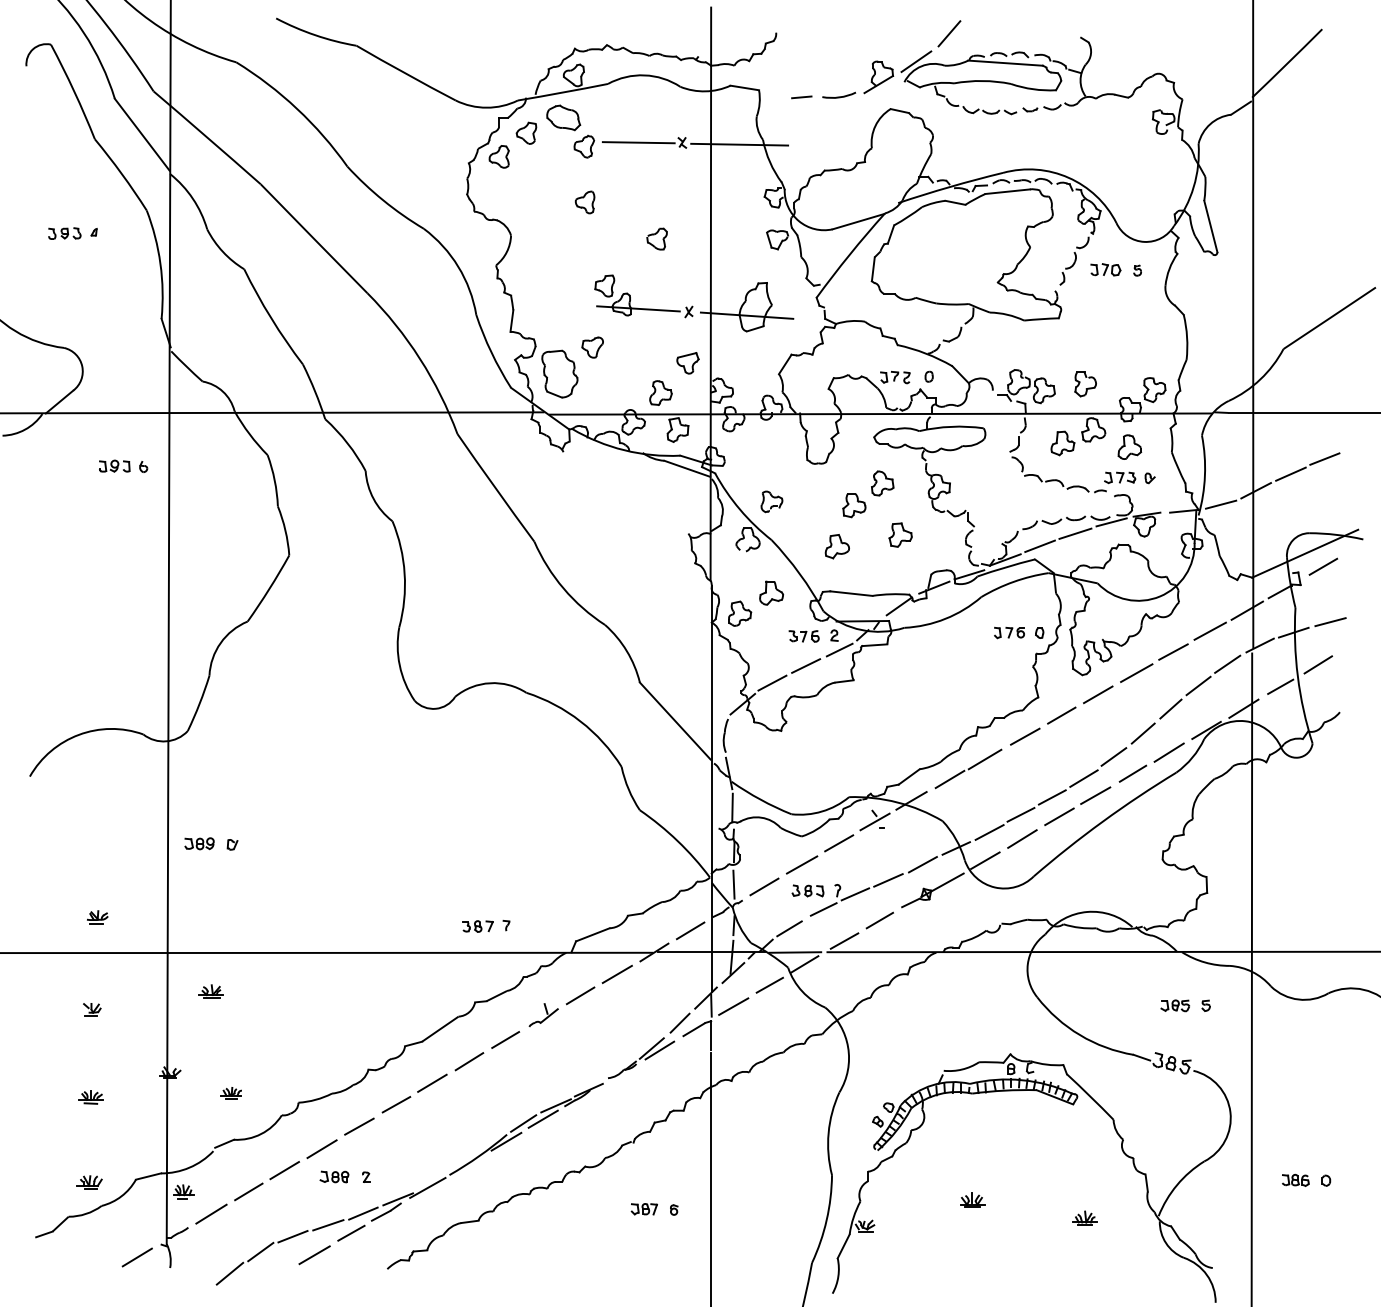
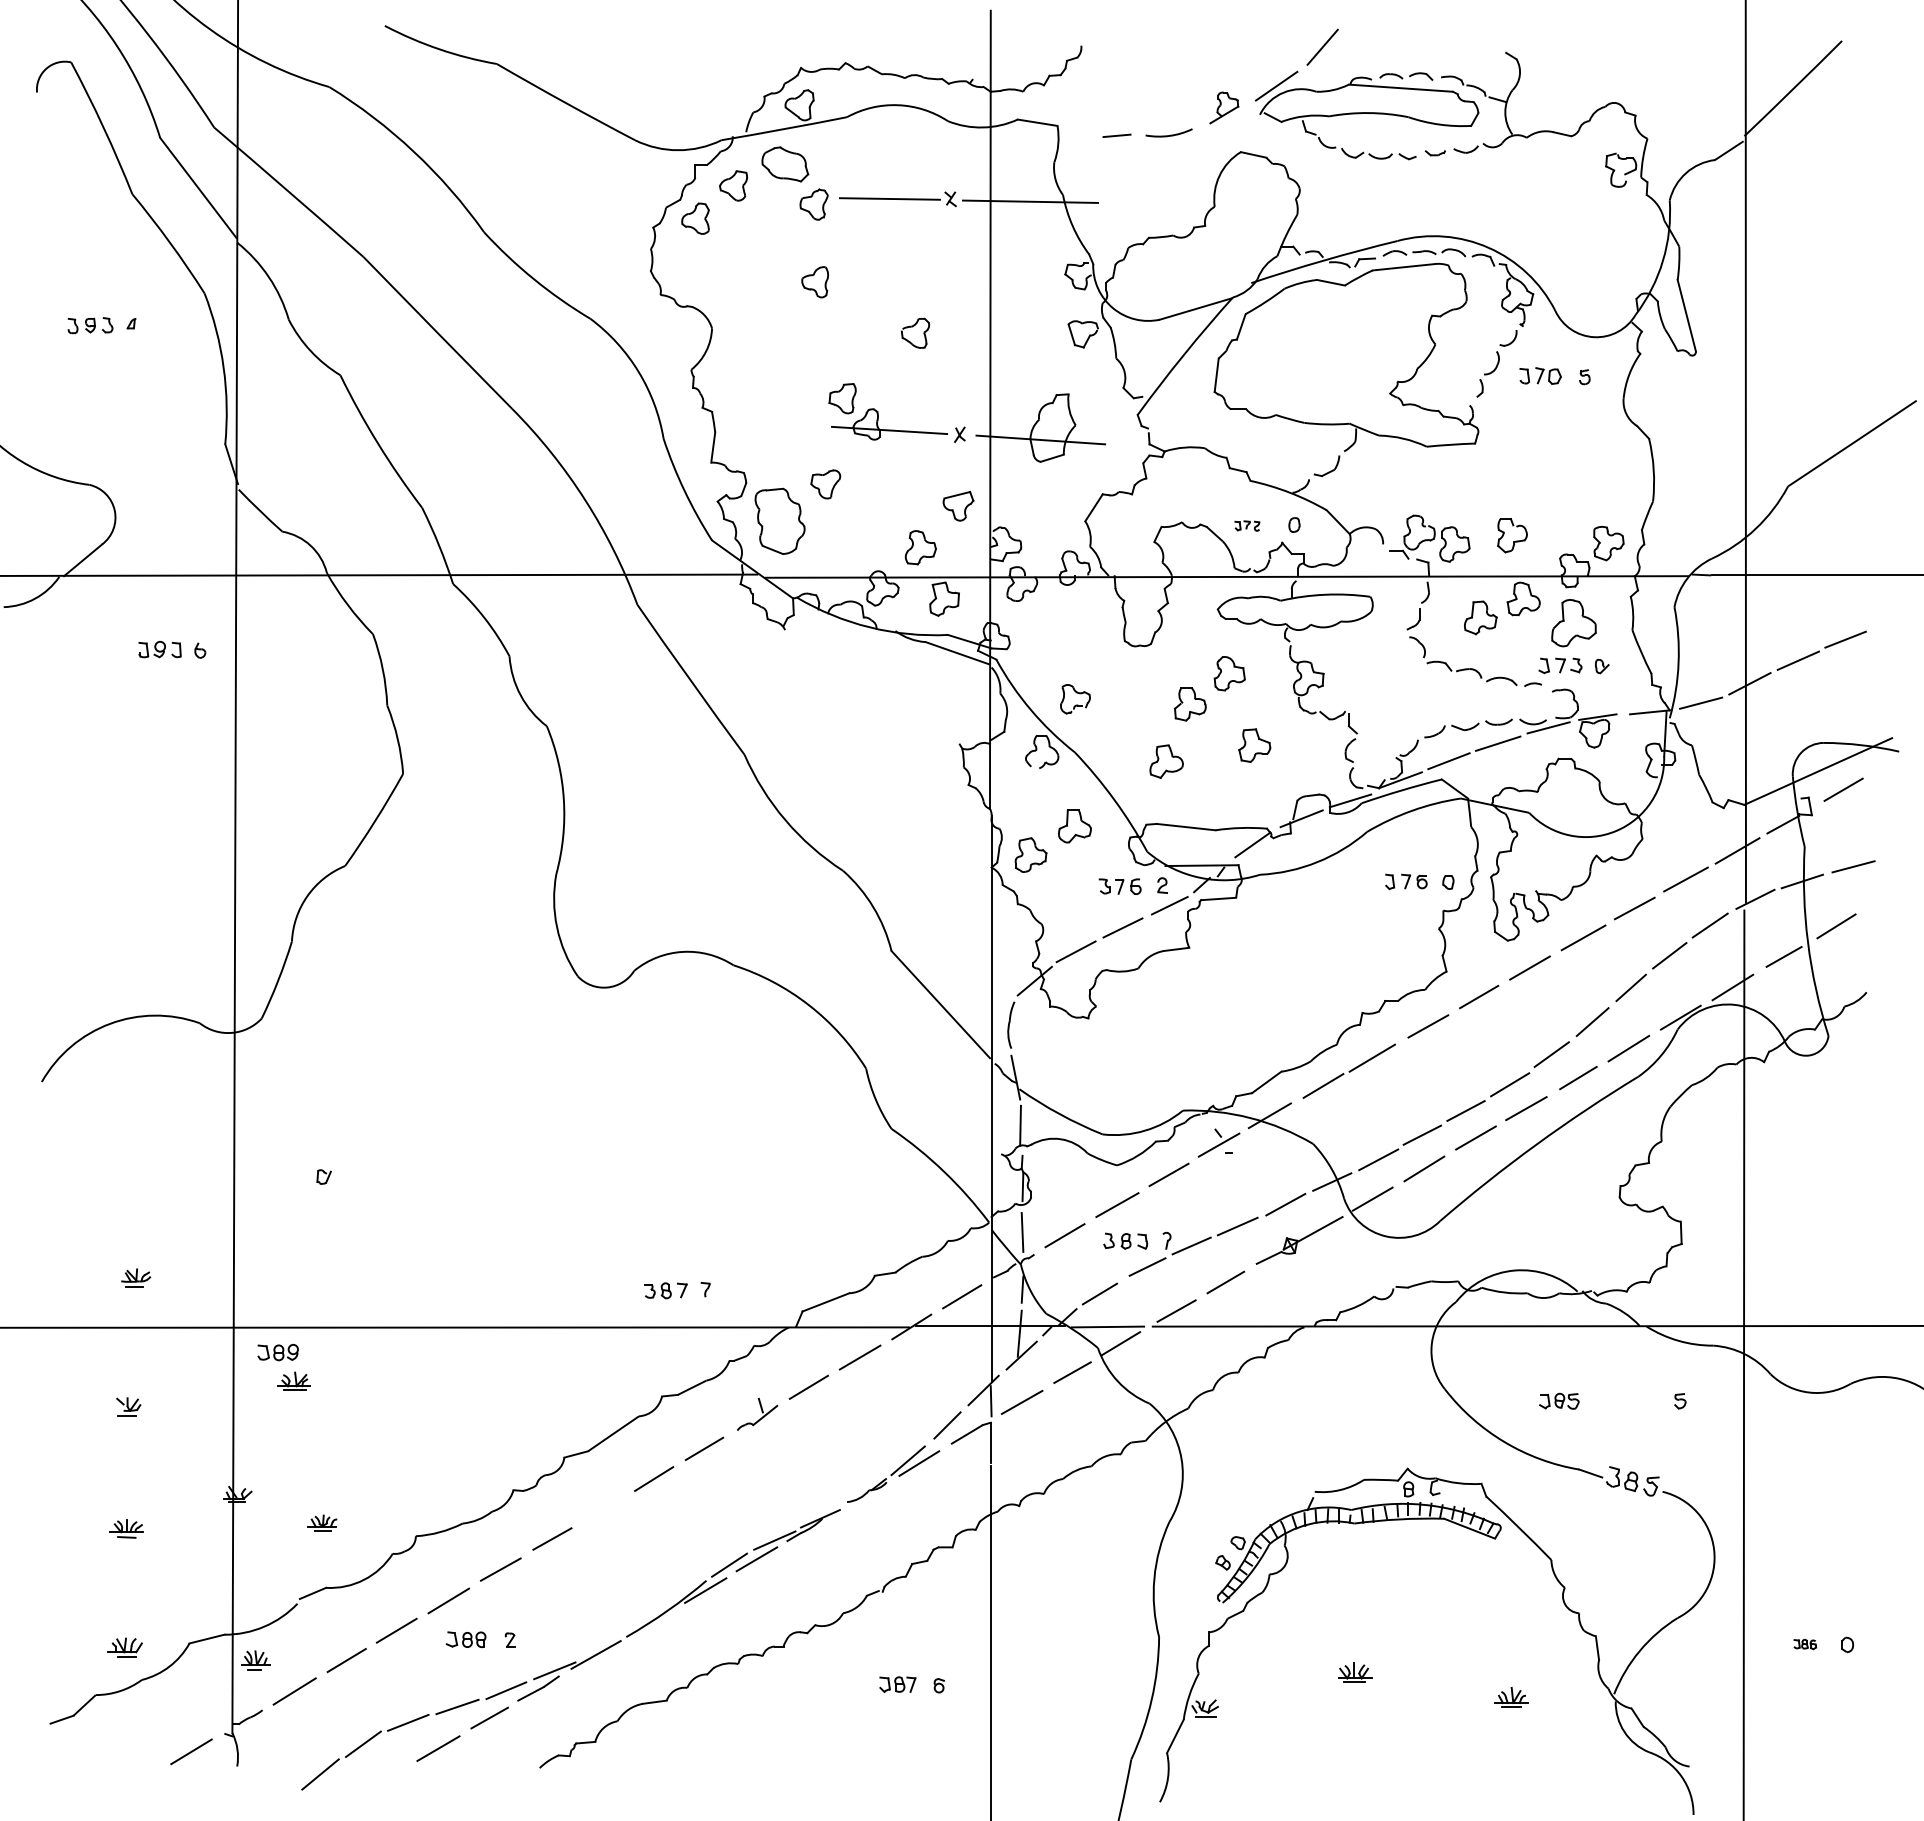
part: (878, 77) -> (1224, 107), size x0.7
part: (895, 377) -> (1247, 525), size x0.6
part: (1129, 446) -> (1573, 622), size x1.4
part: (199, 843) -> (277, 1352), moved
part: (1175, 1005) -> (1559, 1400), moved
line: (432, 1083) -> (602, 1509), removed
part: (1296, 1180) -> (1805, 1644), size x0.6

